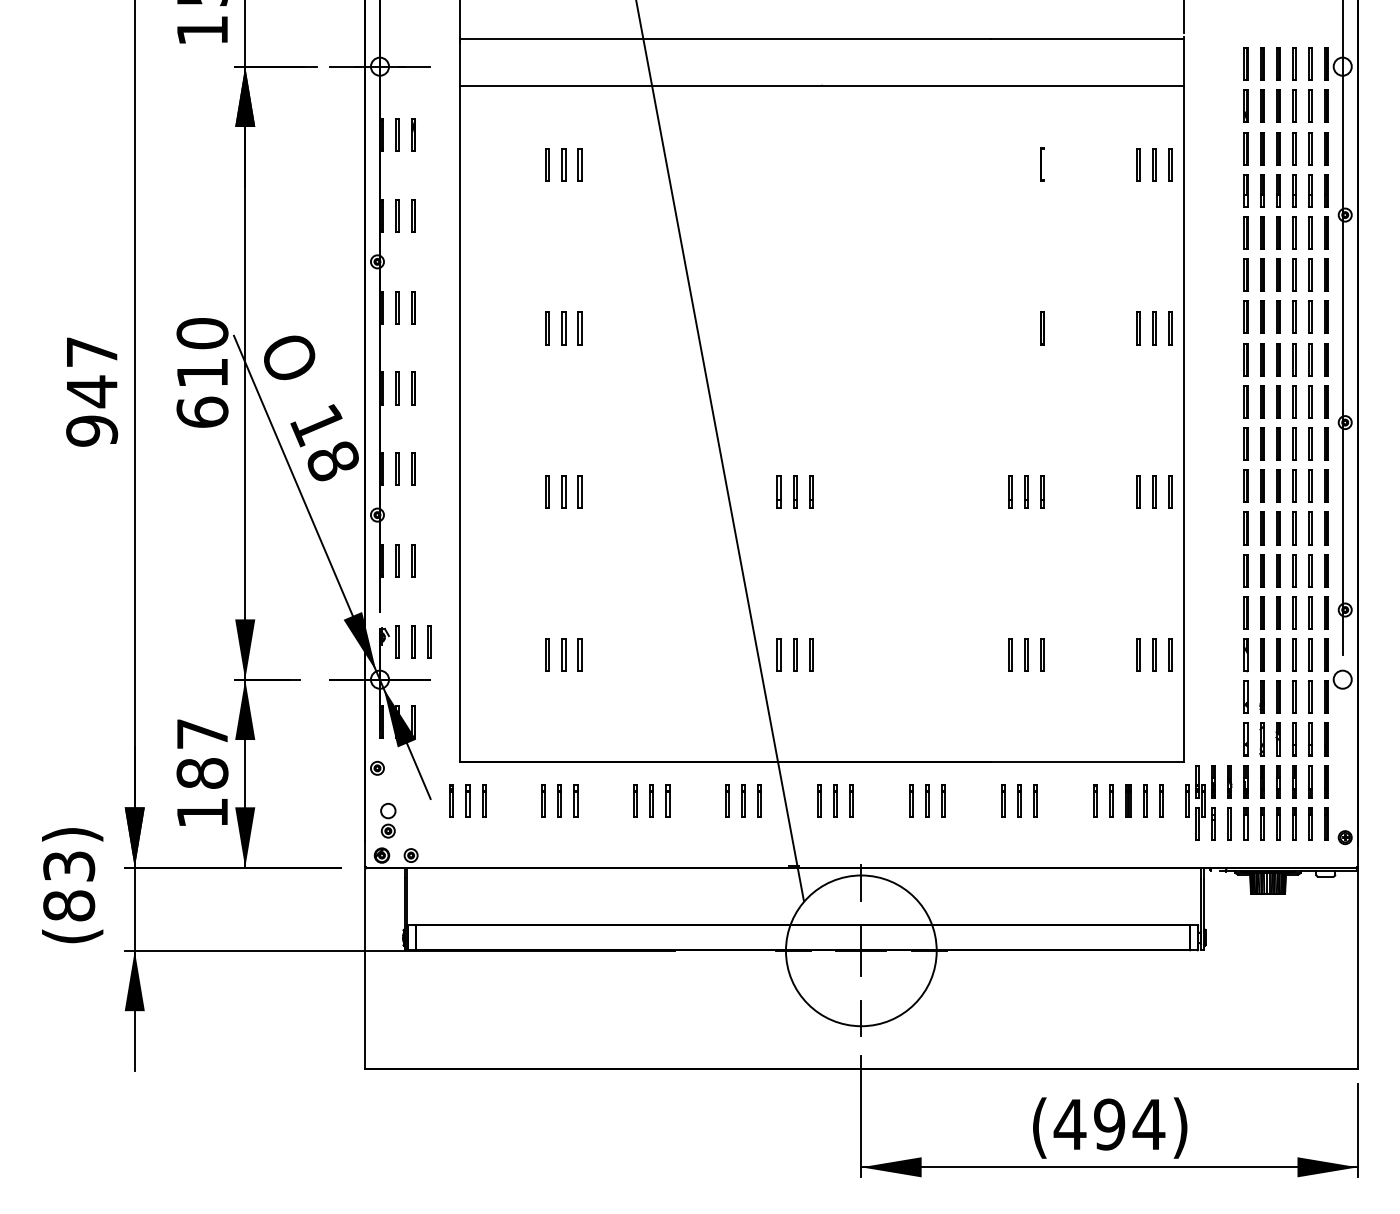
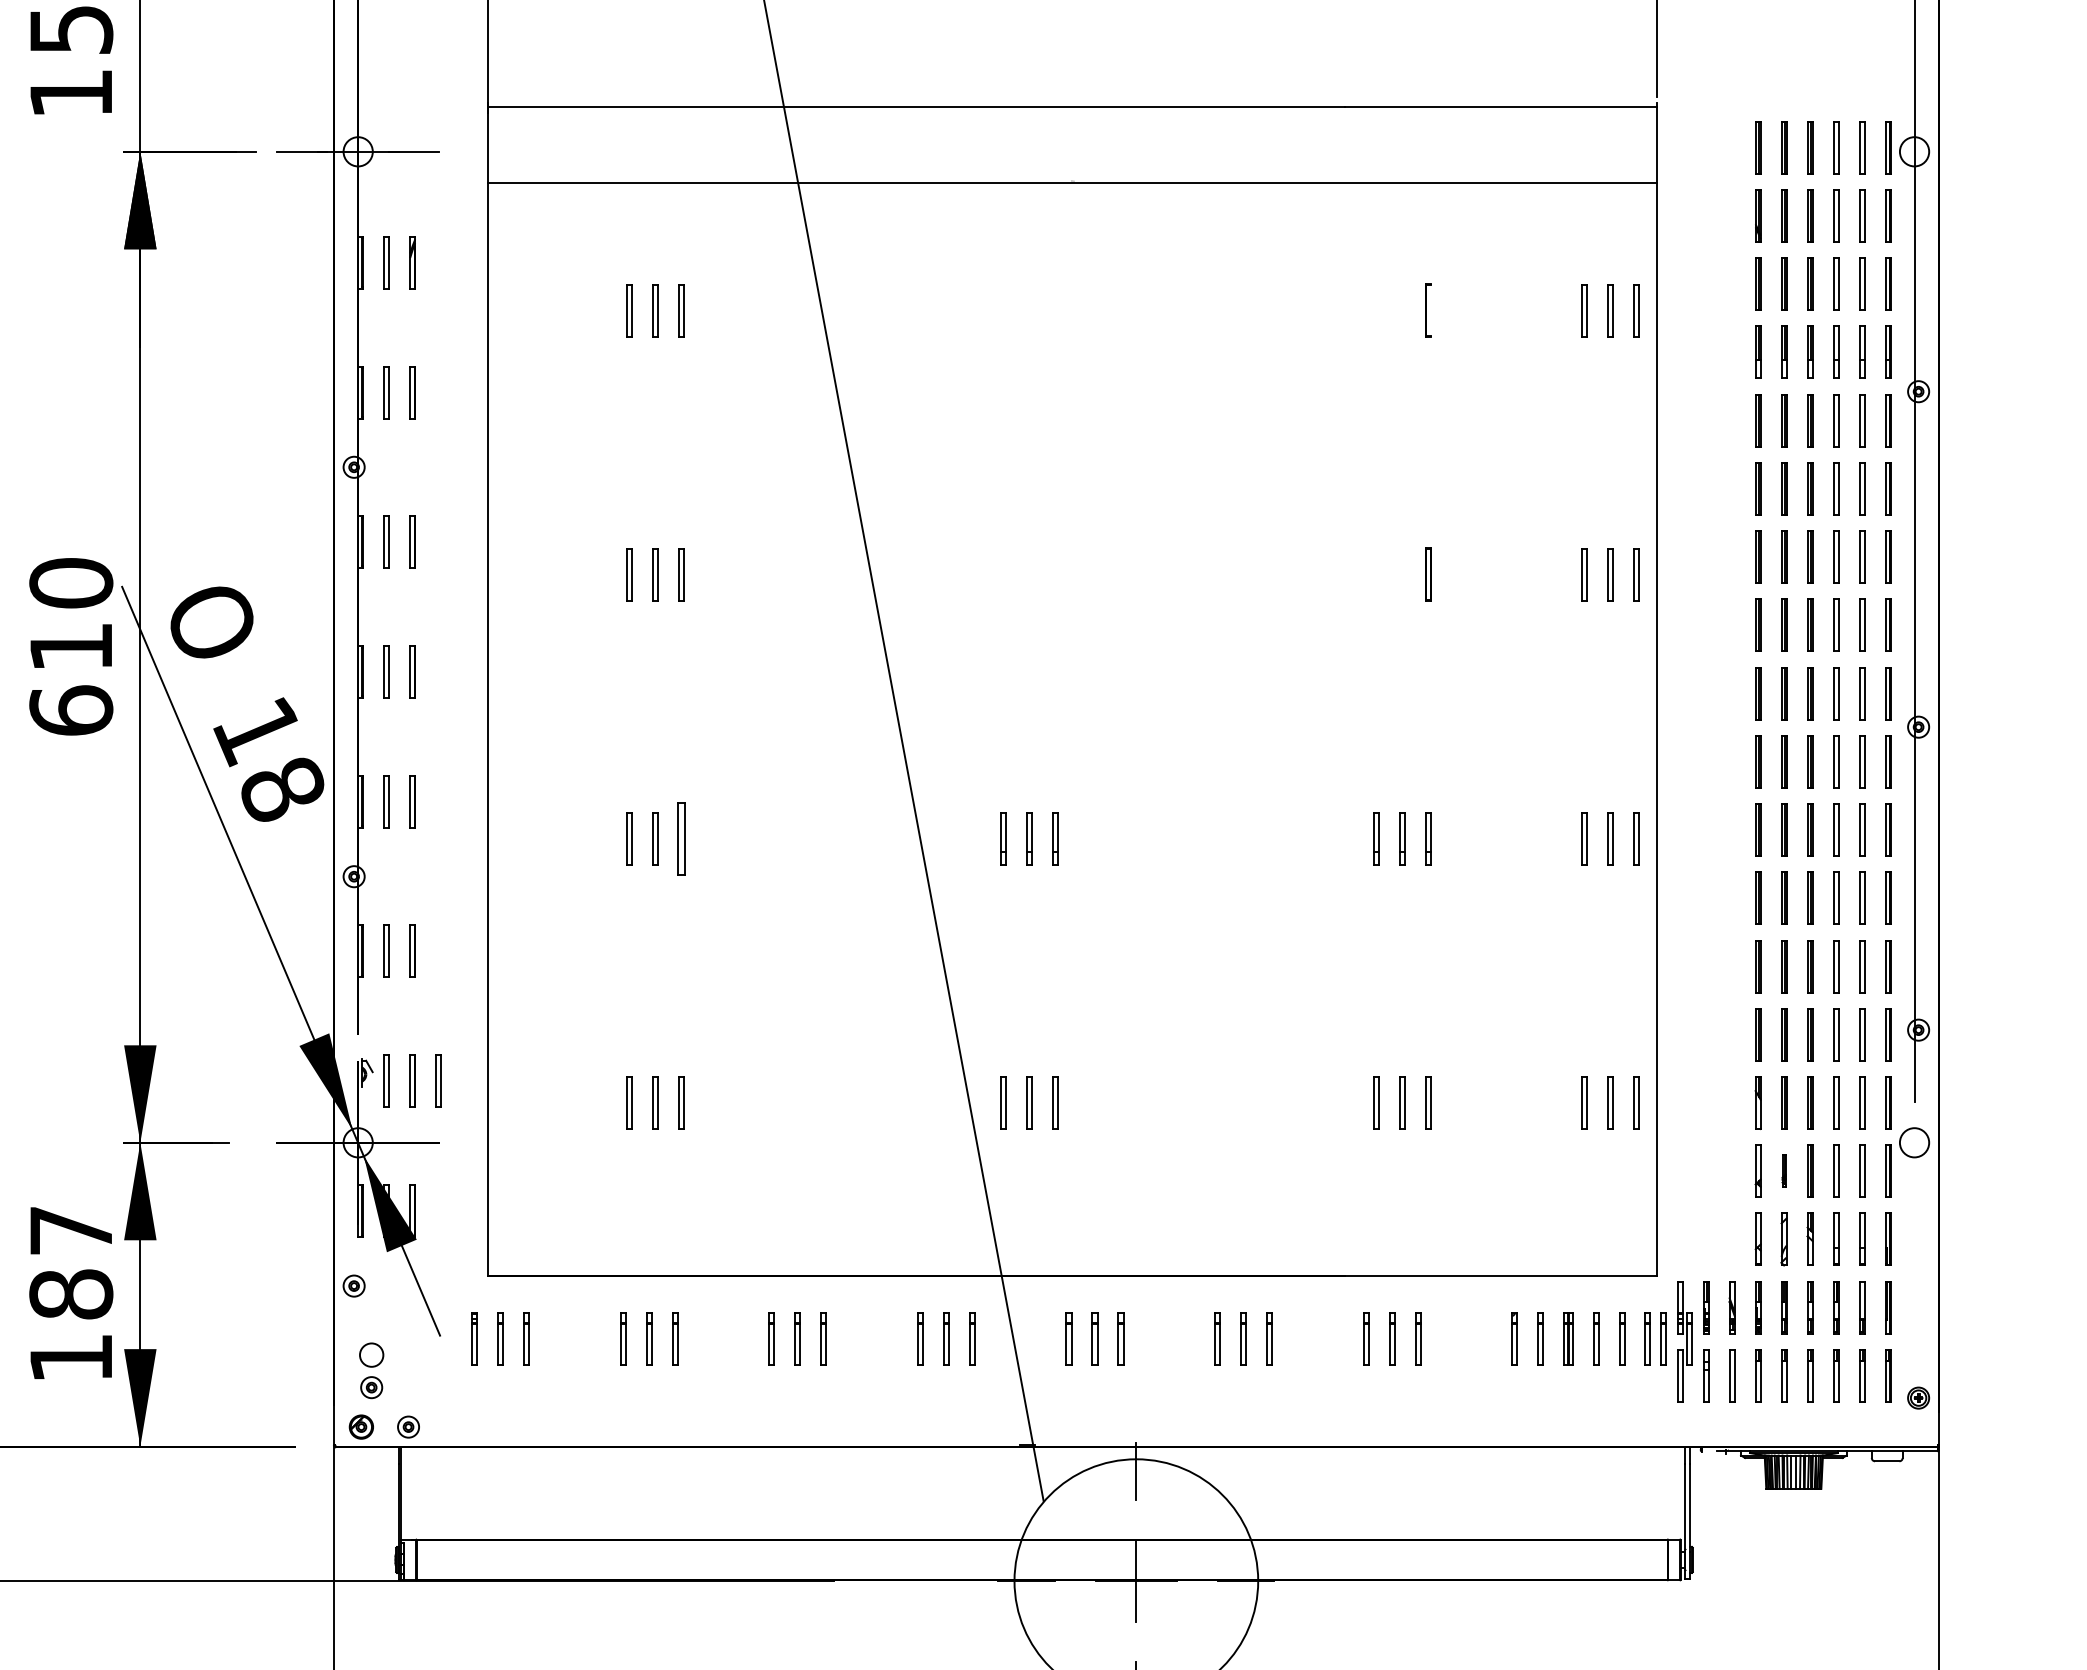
part: (579, 491) -> (680, 838), size x1.4
part: (1261, 696) -> (1783, 1169), size x0.6
line: (1176, 800) -> (1645, 1338), added

